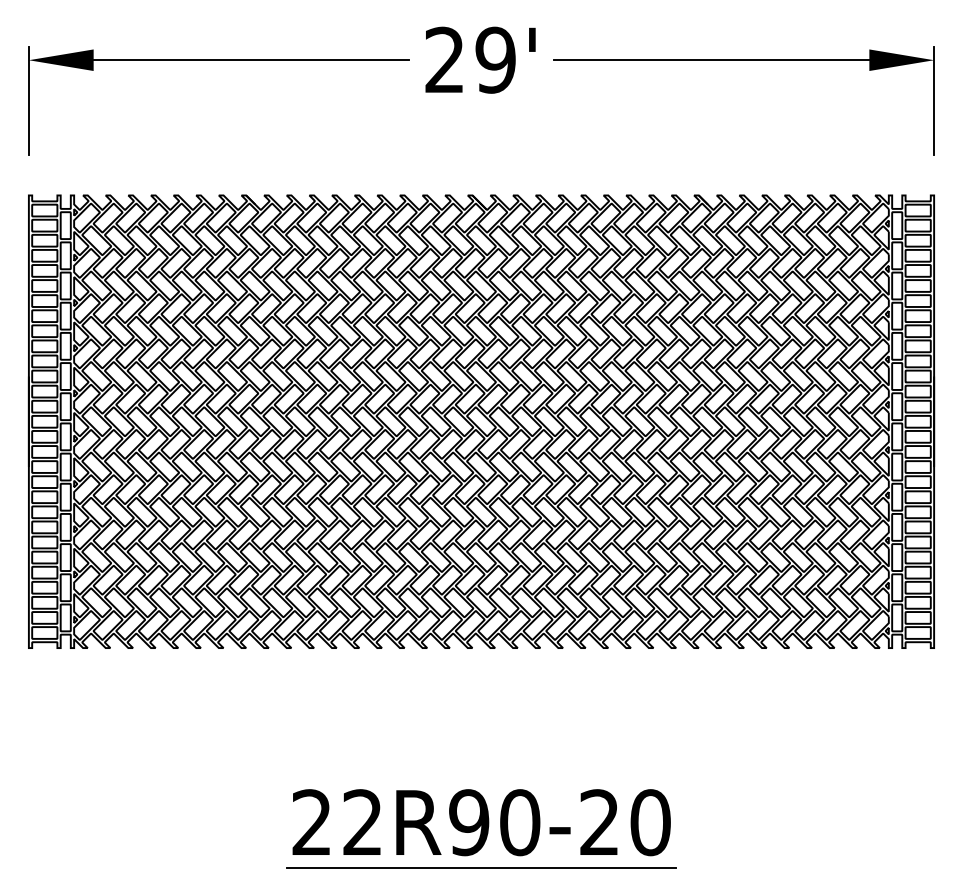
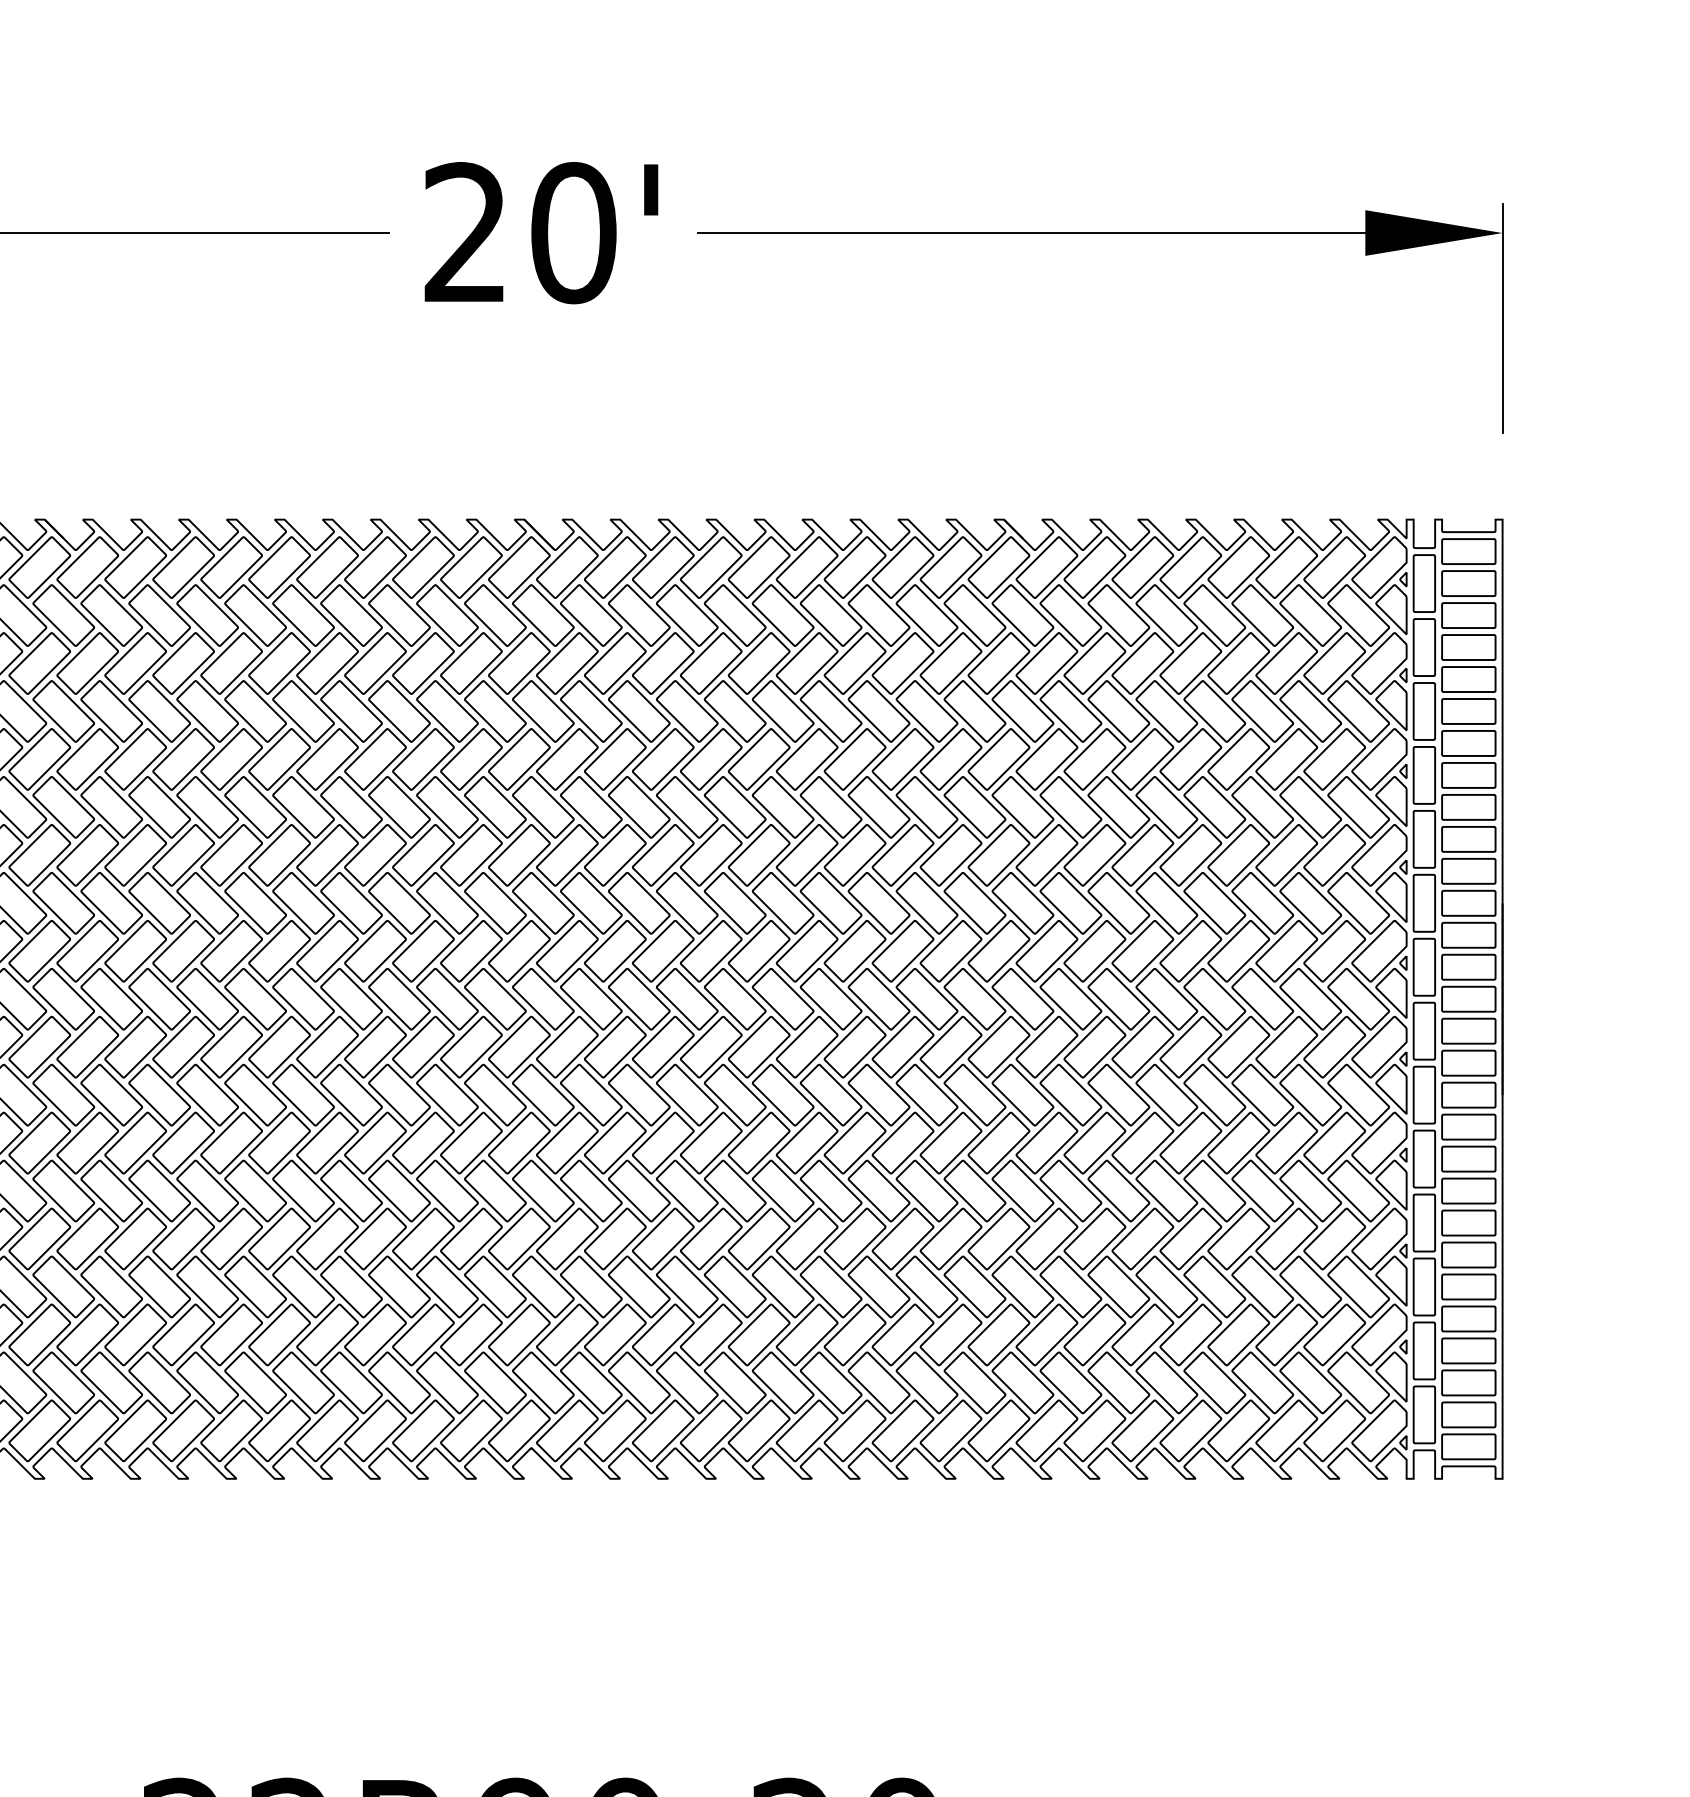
text: (495, 59) -> (573, 231), 29' -> 20'

